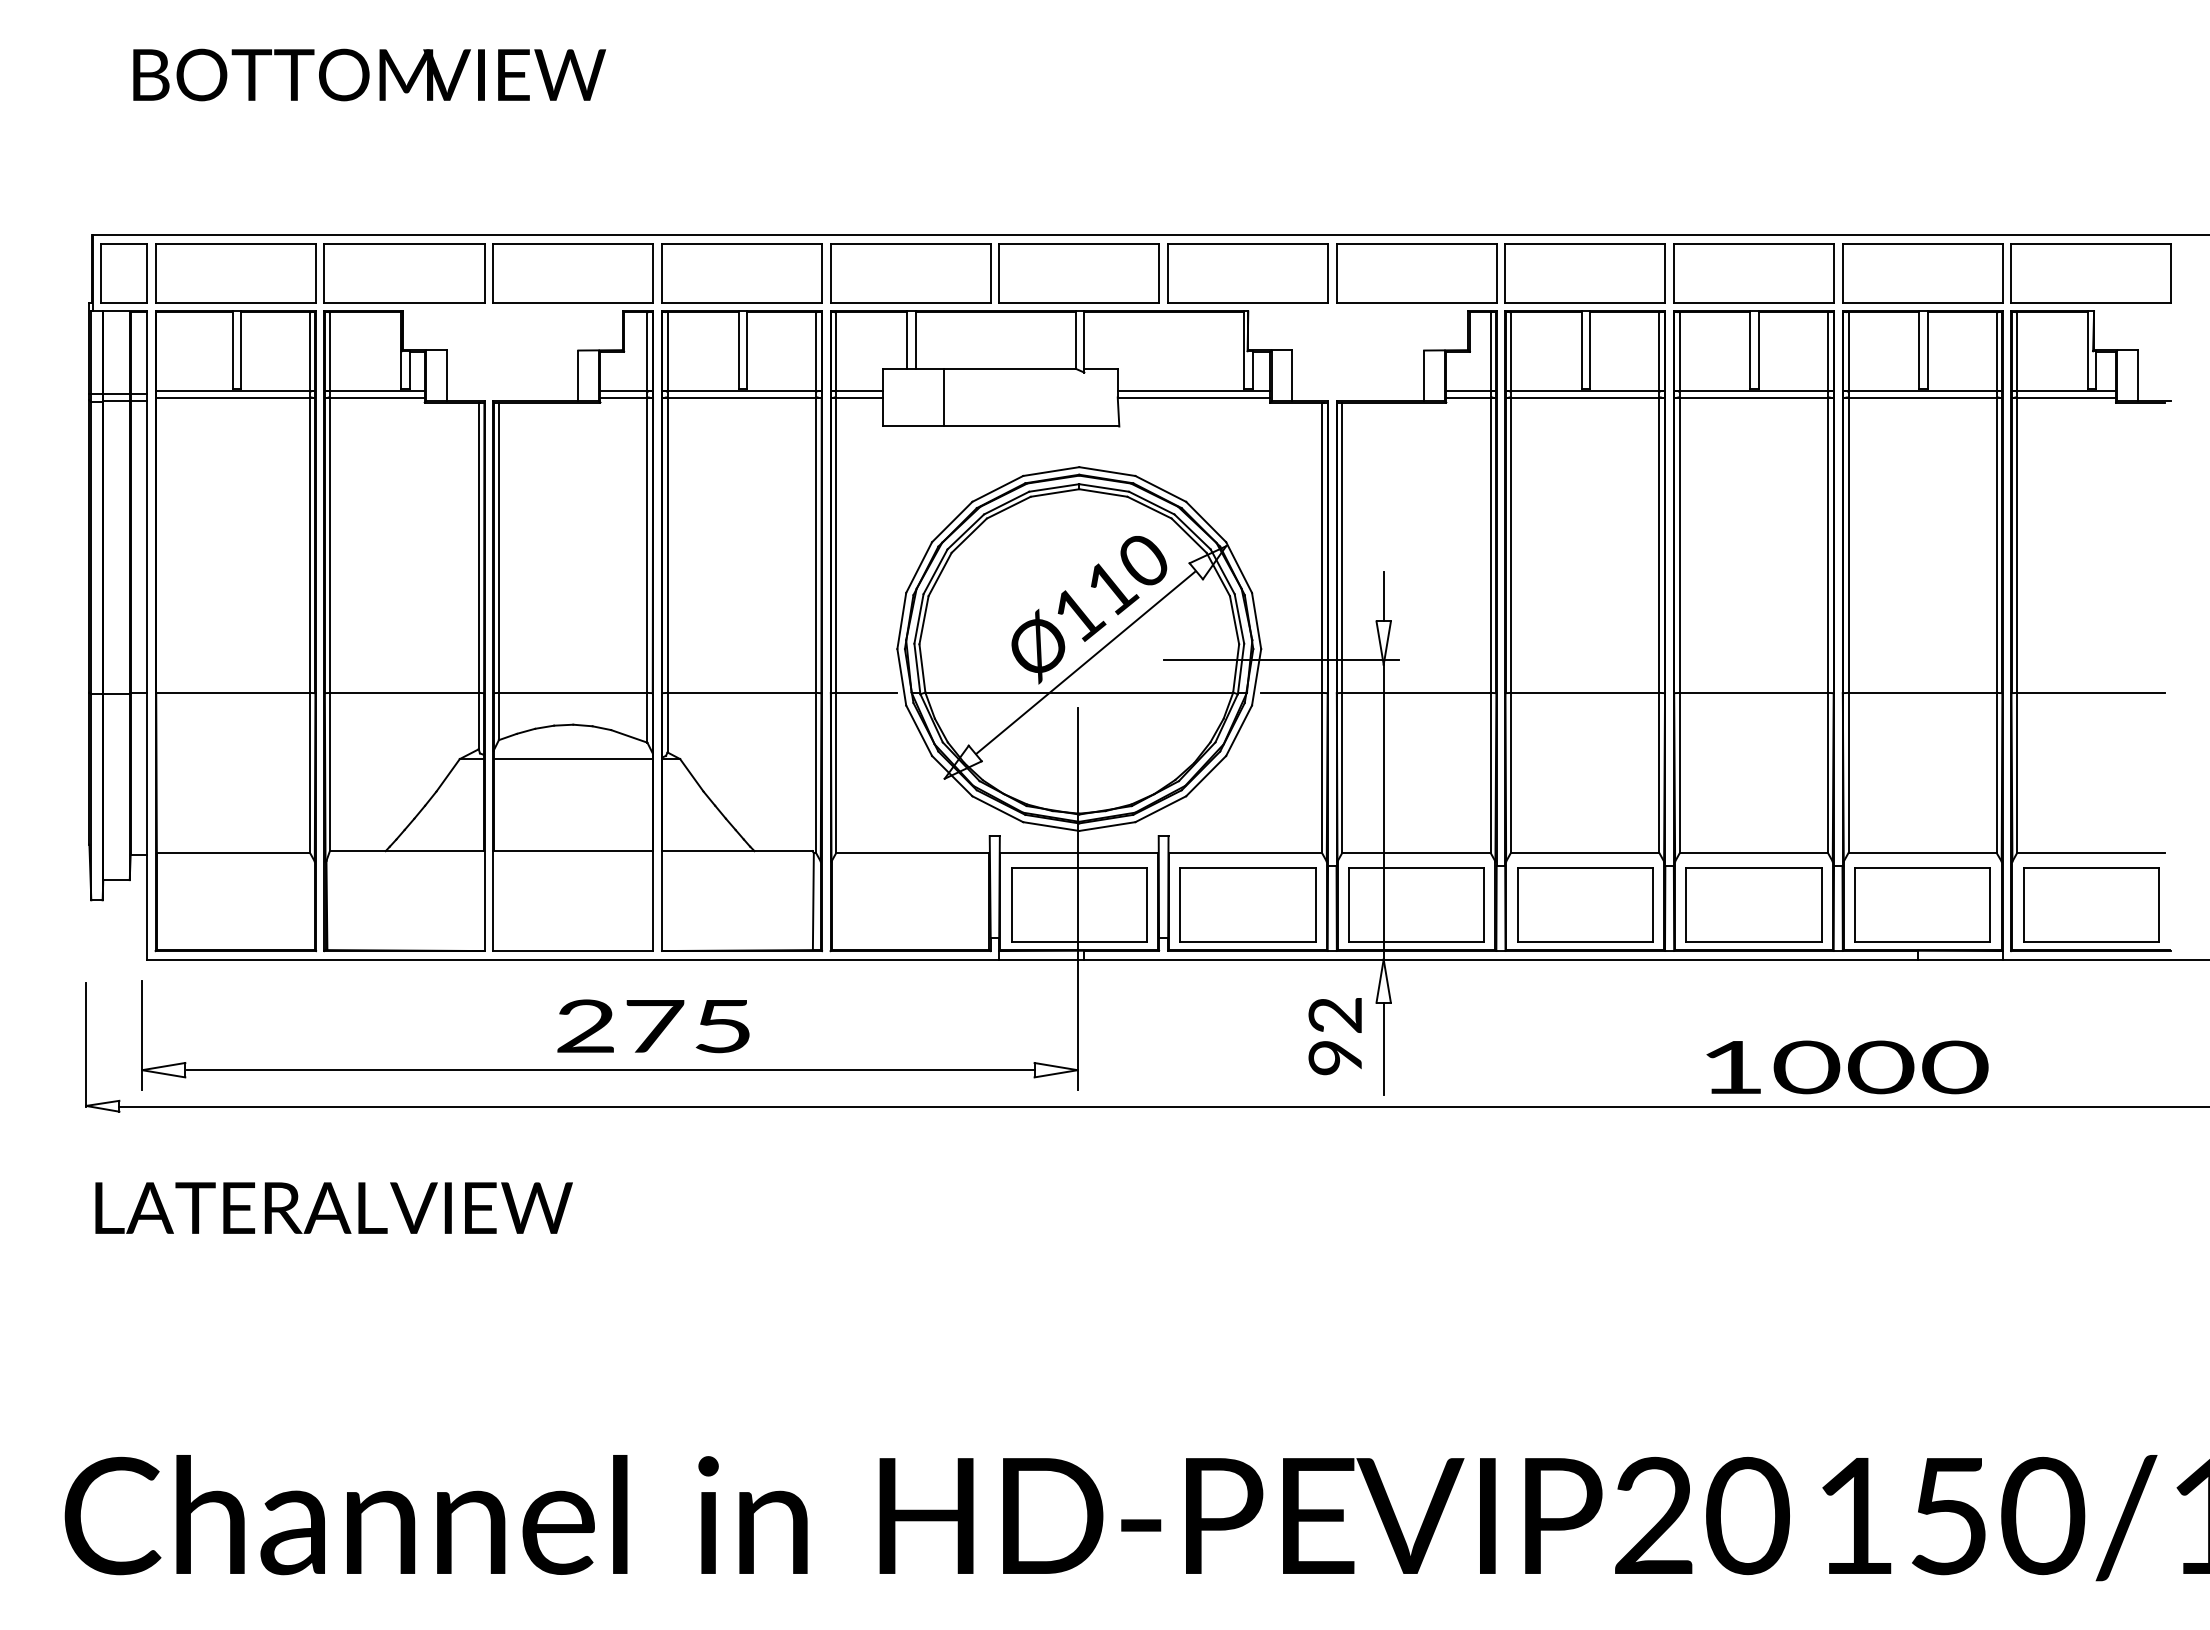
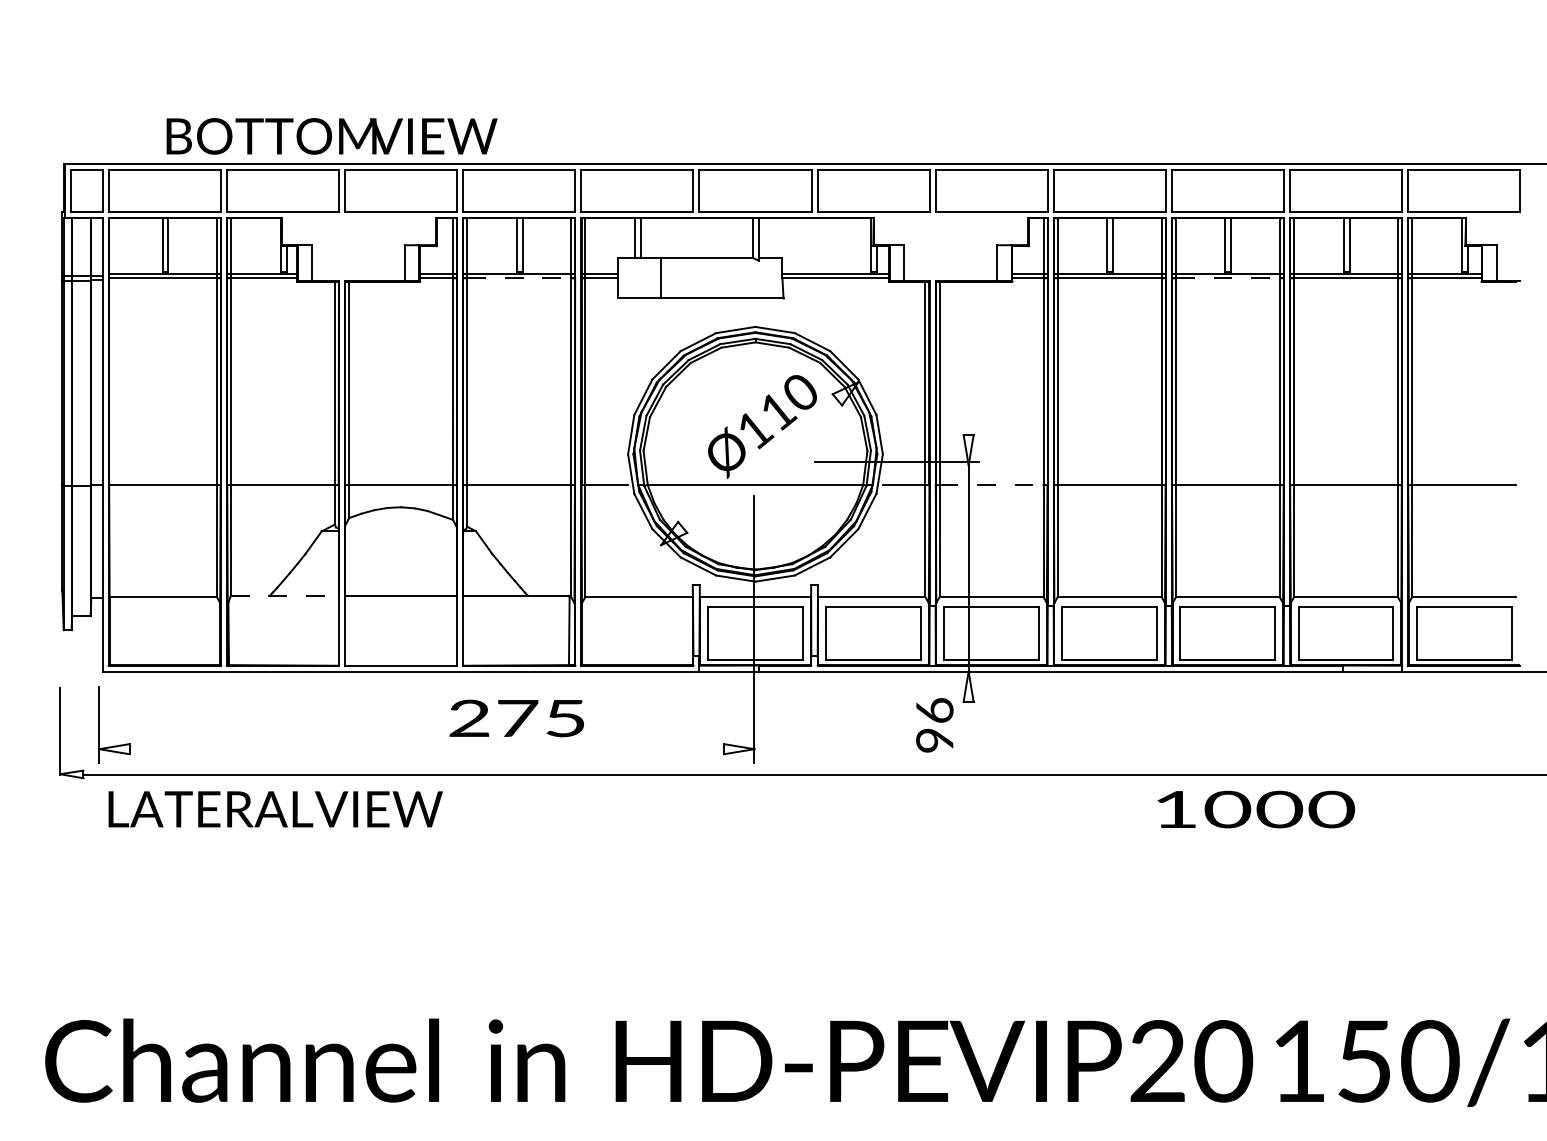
text: (369, 74) -> (332, 136), moved
line: (742, 397) -> (519, 278), solid -> dashed
line: (1754, 397) -> (1228, 278), solid -> dashed
line: (1383, 596) -> (968, 417), removed
line: (1085, 662) -> (759, 463), removed
line: (1416, 692) -> (991, 484), solid -> dashed
line: (572, 759) -> (400, 531), removed
line: (407, 851) -> (285, 596), solid -> dashed
text: (1335, 1014) -> (934, 710), 92 -> 96
text: (653, 1026) -> (516, 718), moved
line: (1383, 1048) -> (968, 733), removed
text: (1847, 1067) -> (1256, 809), moved
line: (610, 1070) -> (427, 749), removed
text: (333, 1207) -> (275, 808), moved

